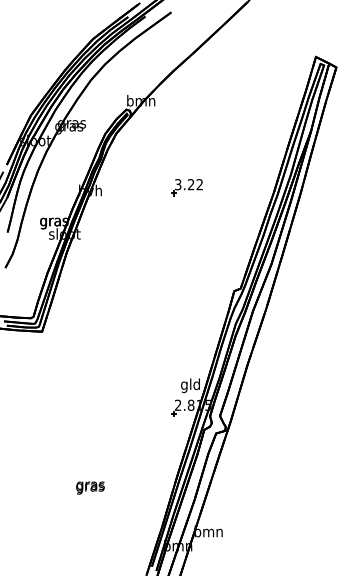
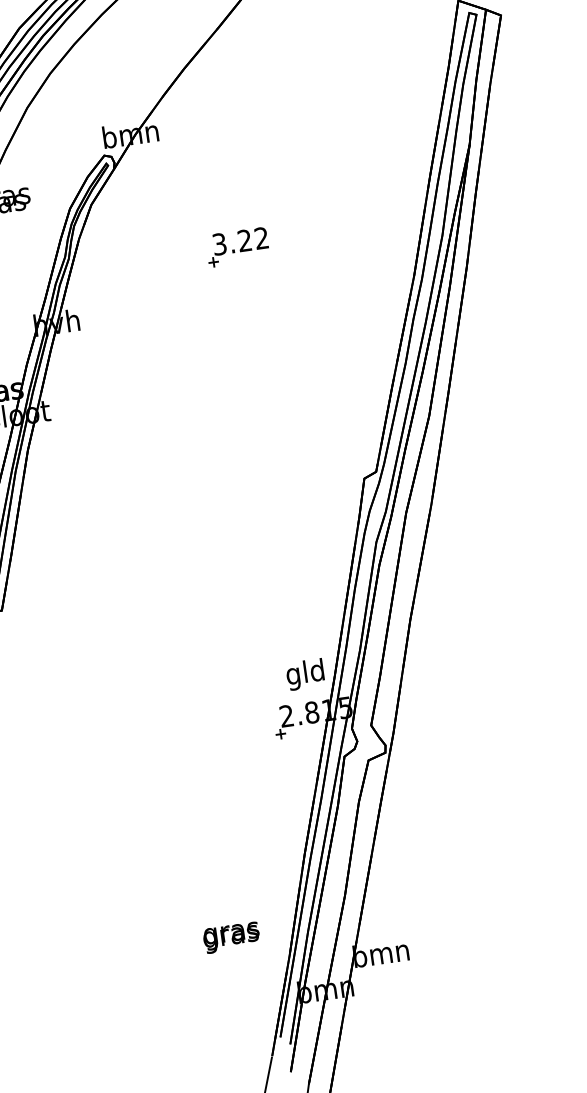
part: (186, 187) -> (236, 247), moved
text: (90, 487) -> (231, 936), moved

